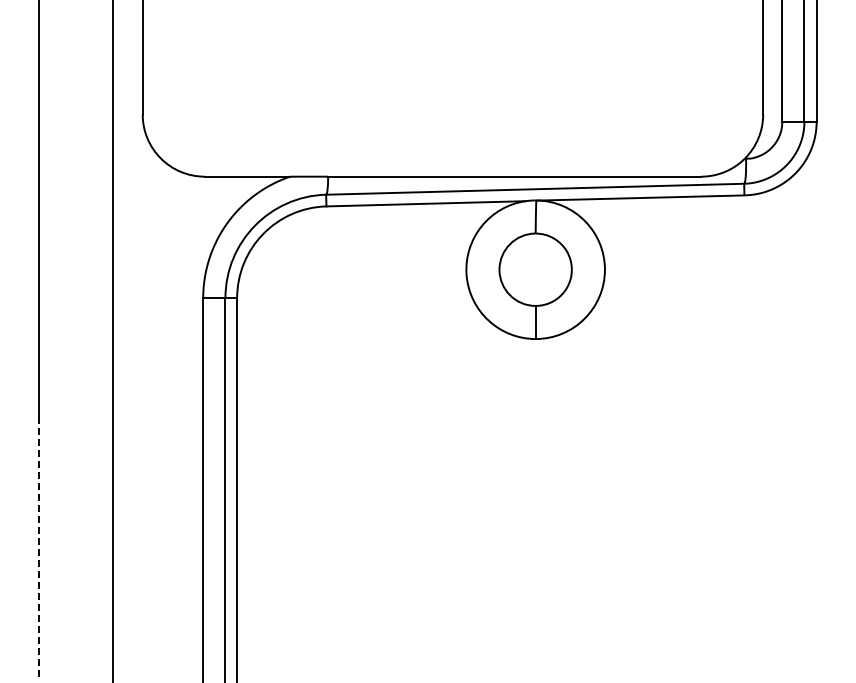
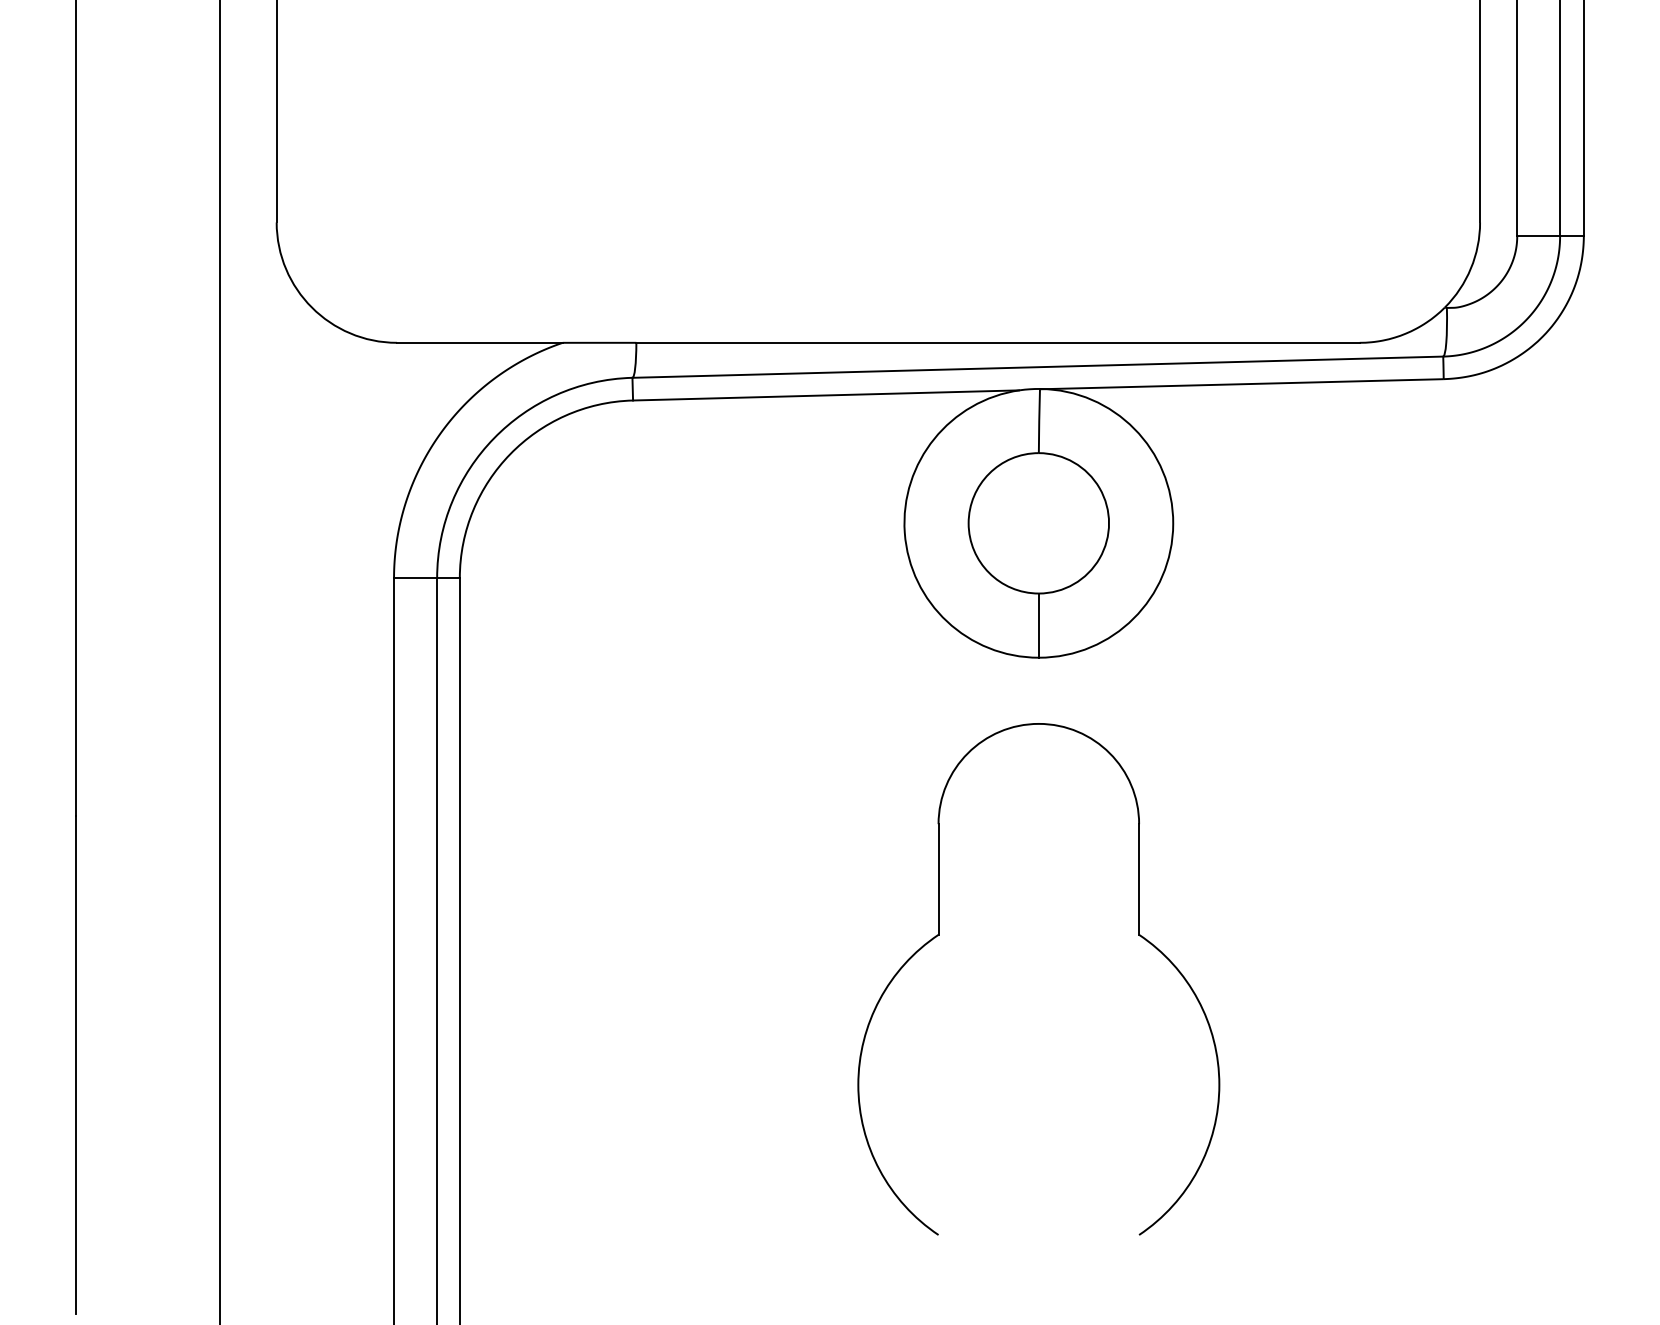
part: (484, 482) -> (939, 935), added
line: (39, 548) -> (76, 1063), dashed -> solid

